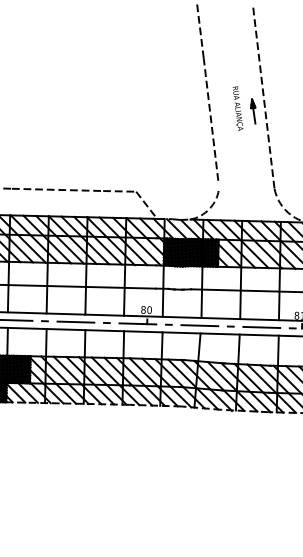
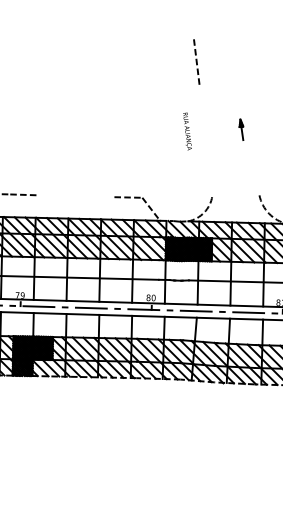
line: (263, 98) -> (250, 118), removed
text: (237, 108) -> (187, 131), moved
line: (210, 119) -> (205, 136), removed
line: (57, 190) -> (75, 196), removed

